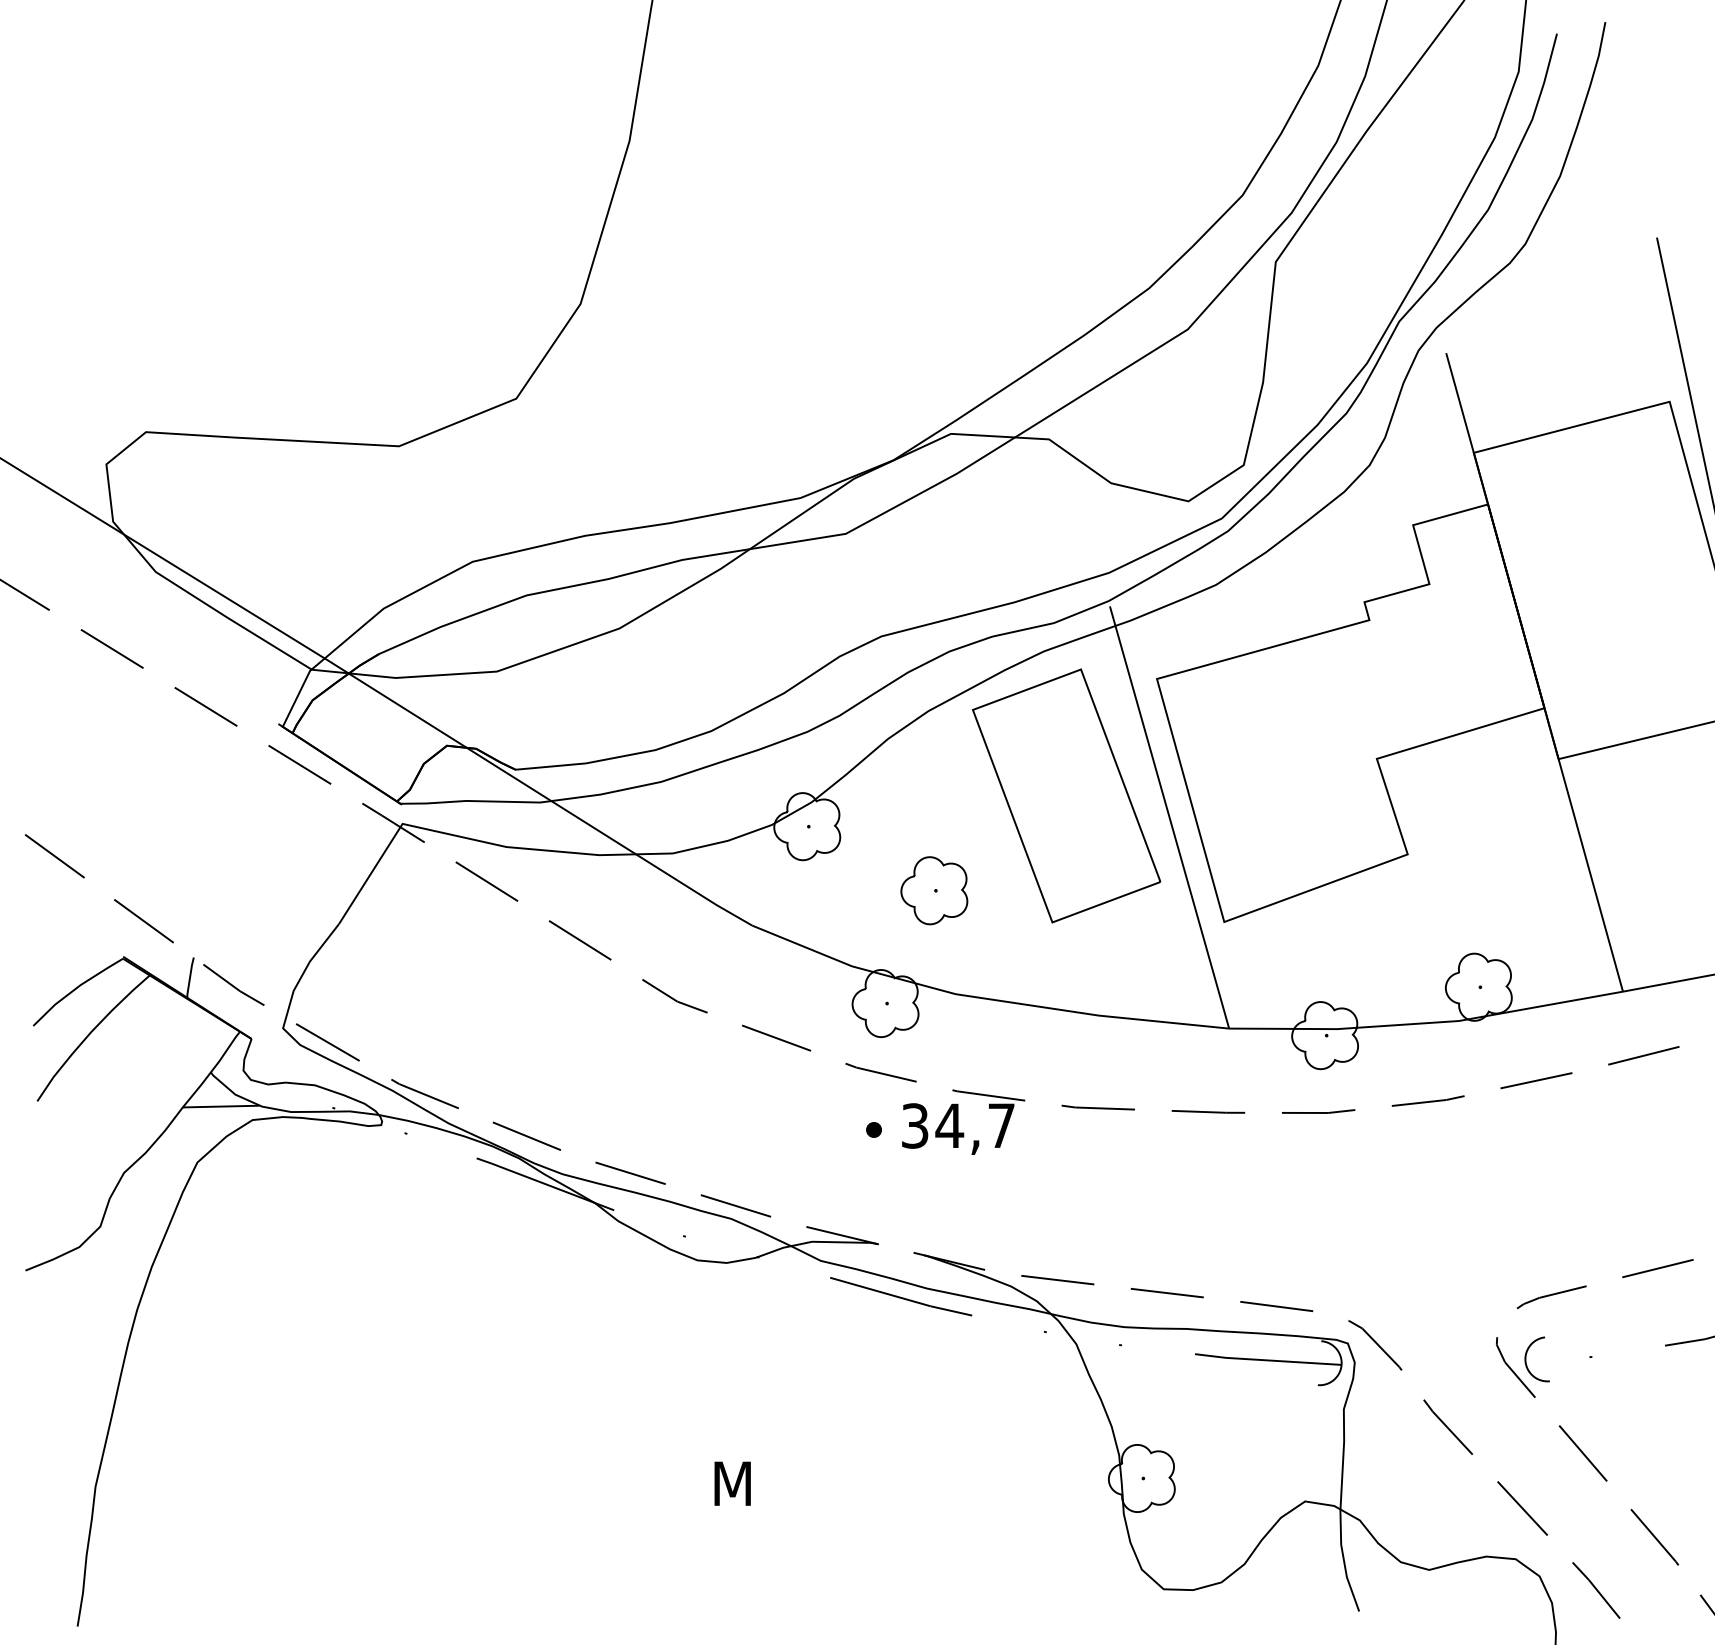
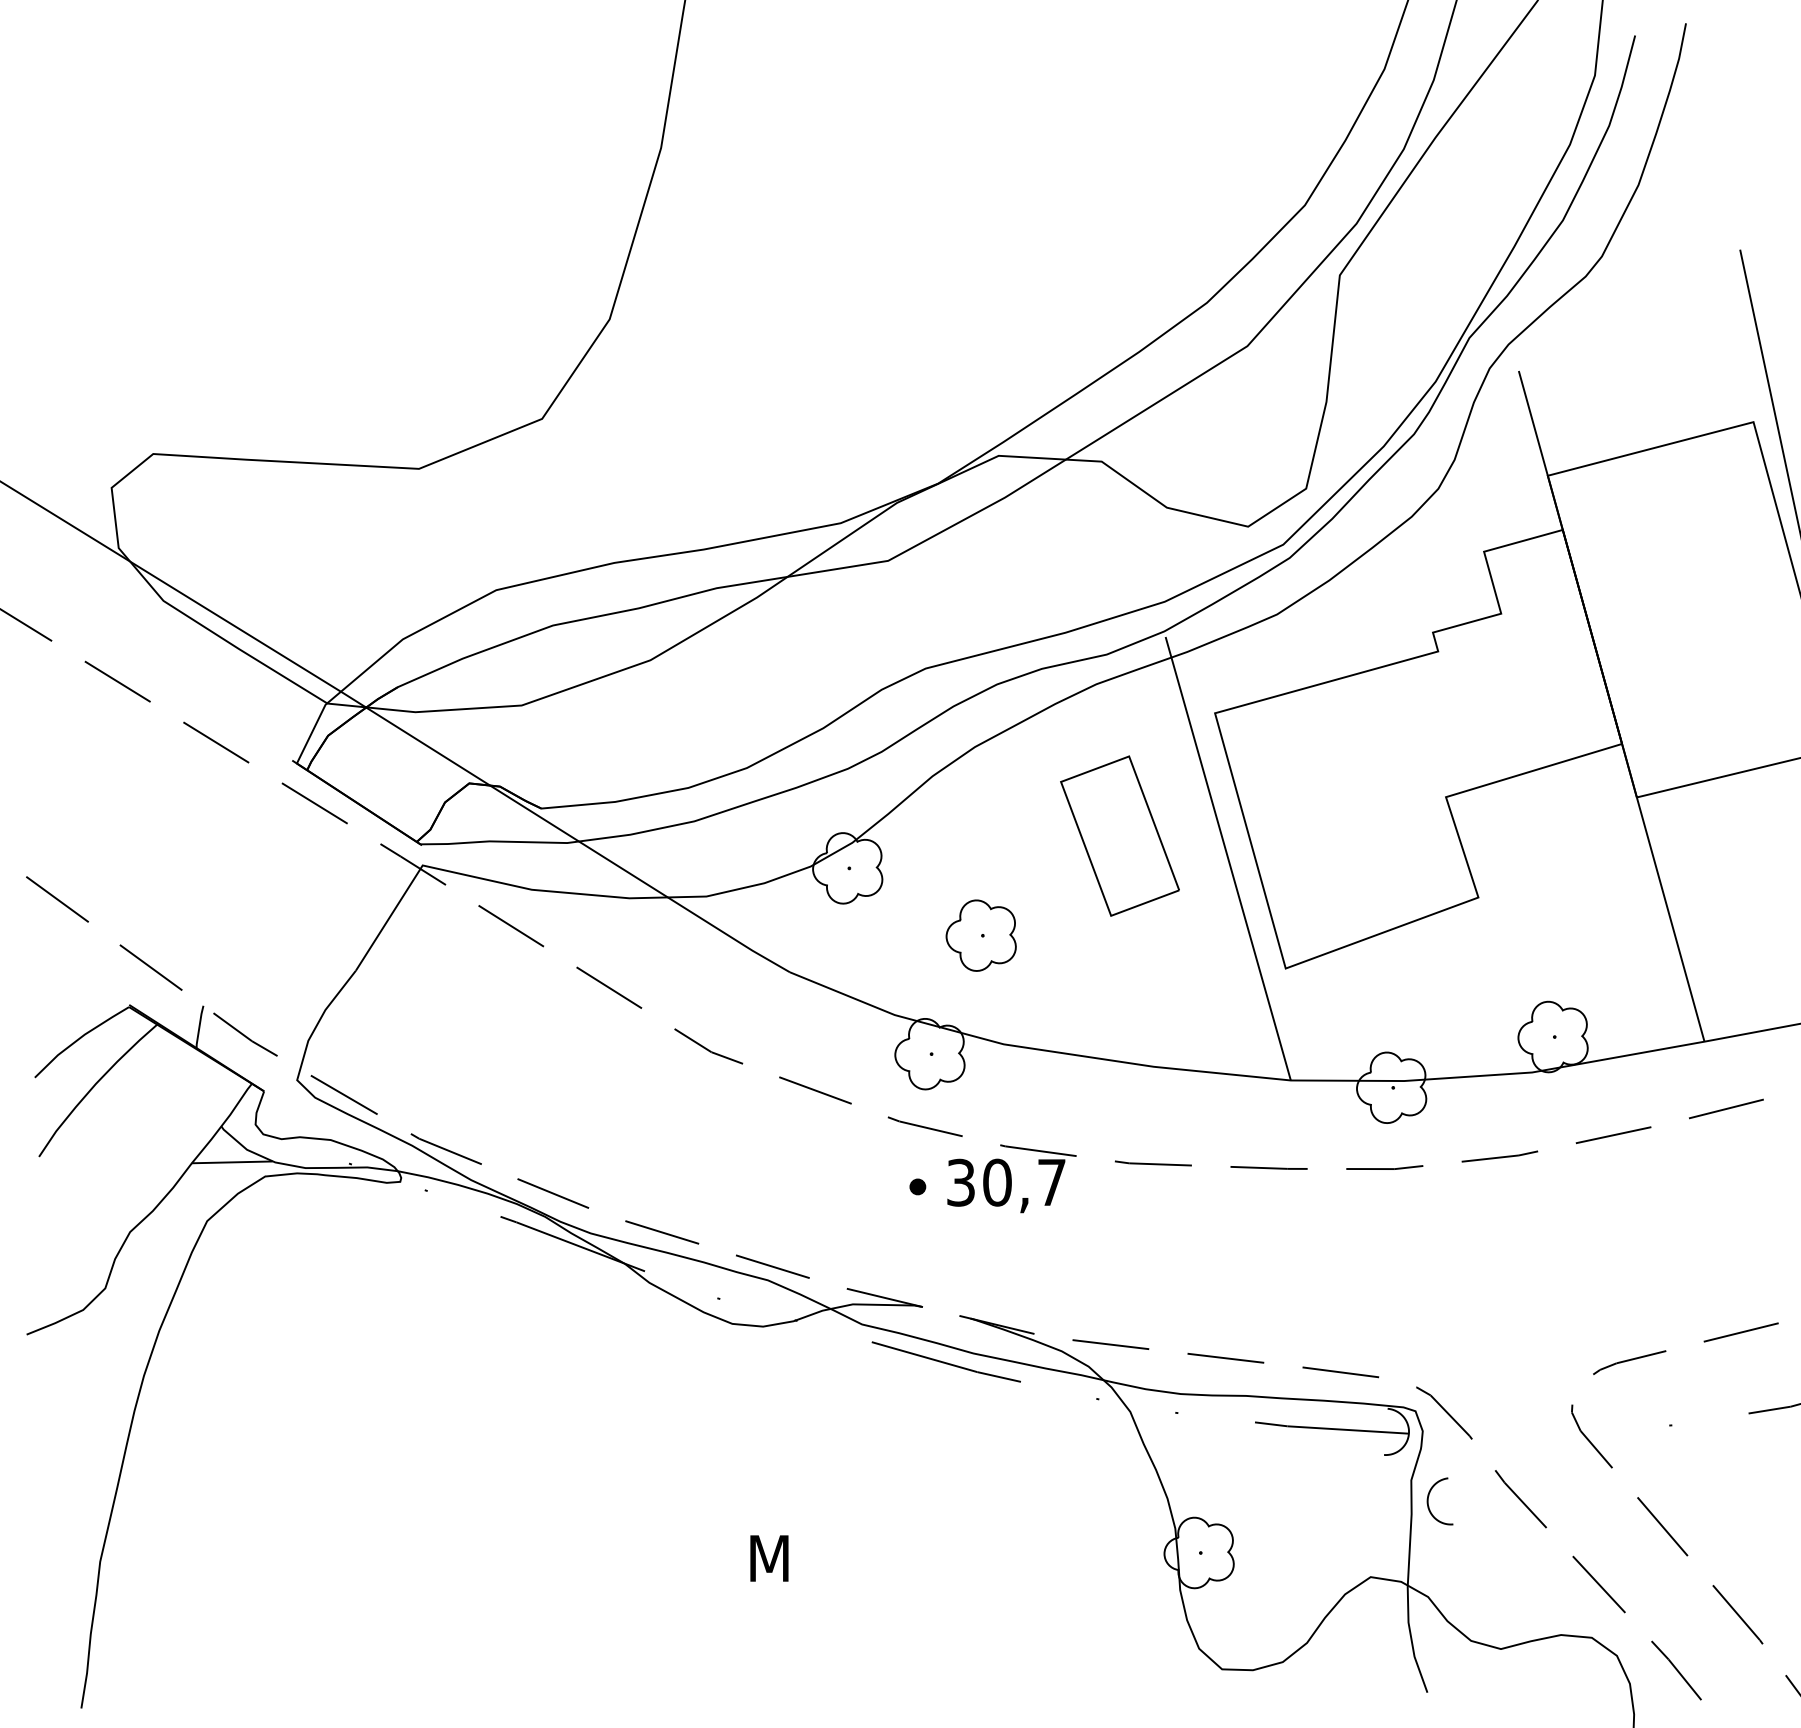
part: (1066, 795) -> (1120, 835), size x0.6
text: (949, 1125) -> (997, 1182), 34,7 -> 30,7
curve: (1526, 1359) -> (1428, 1501), moved

